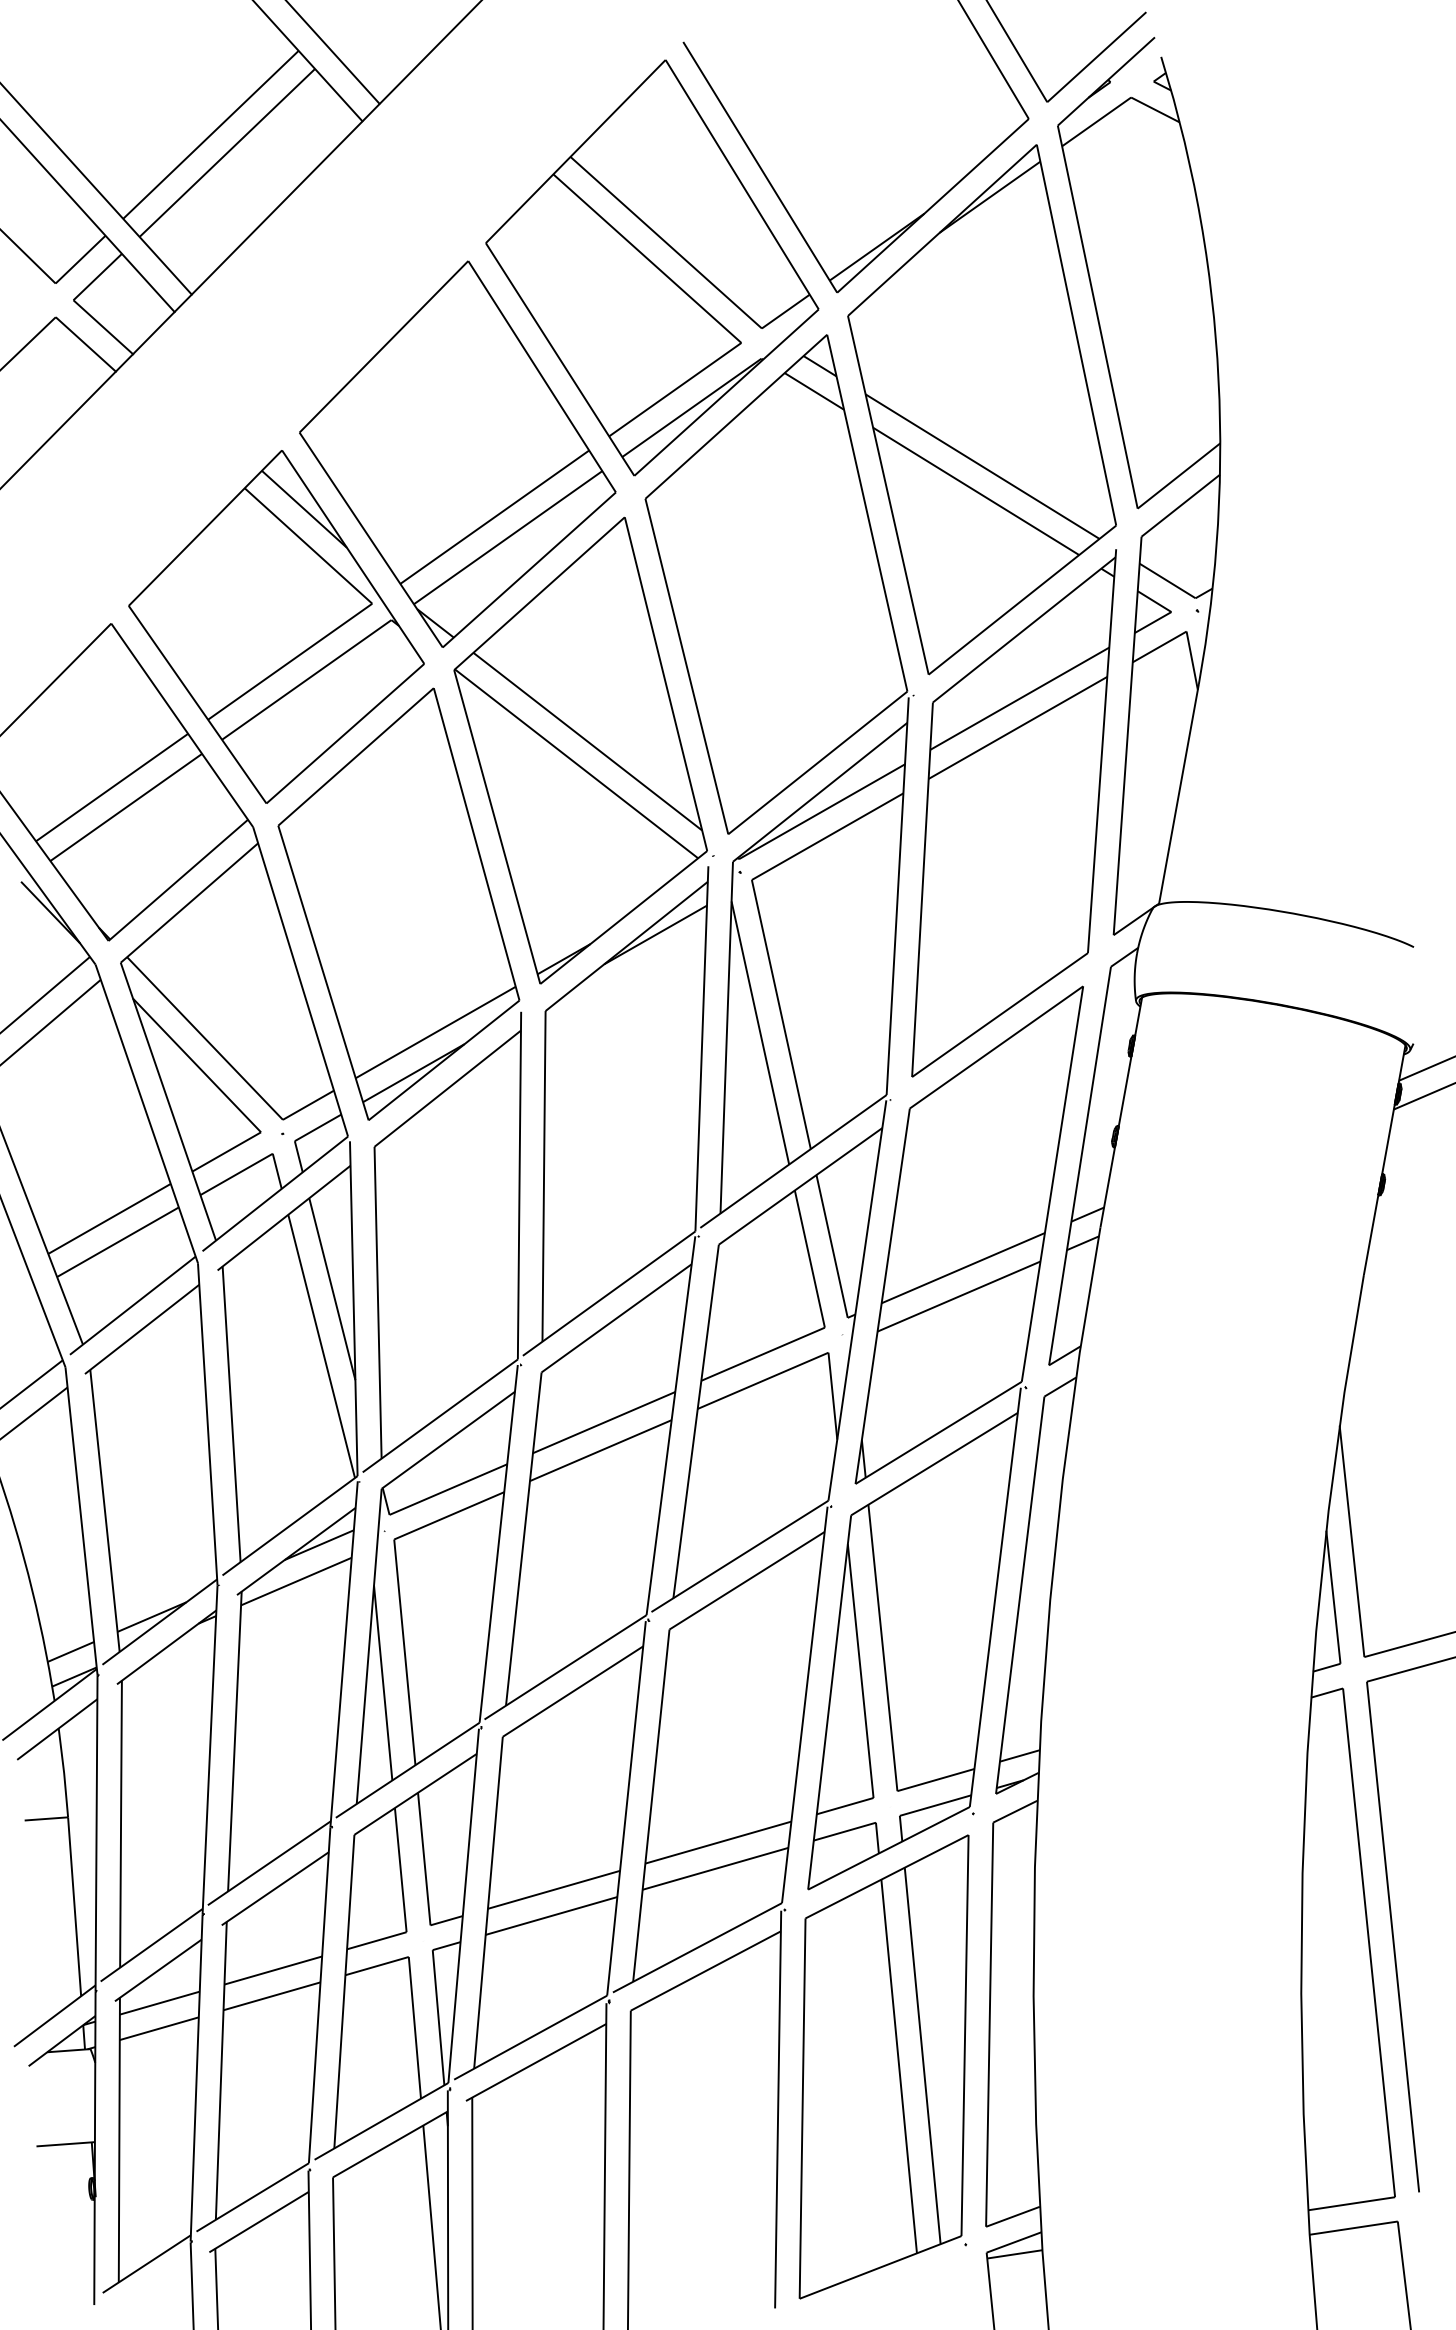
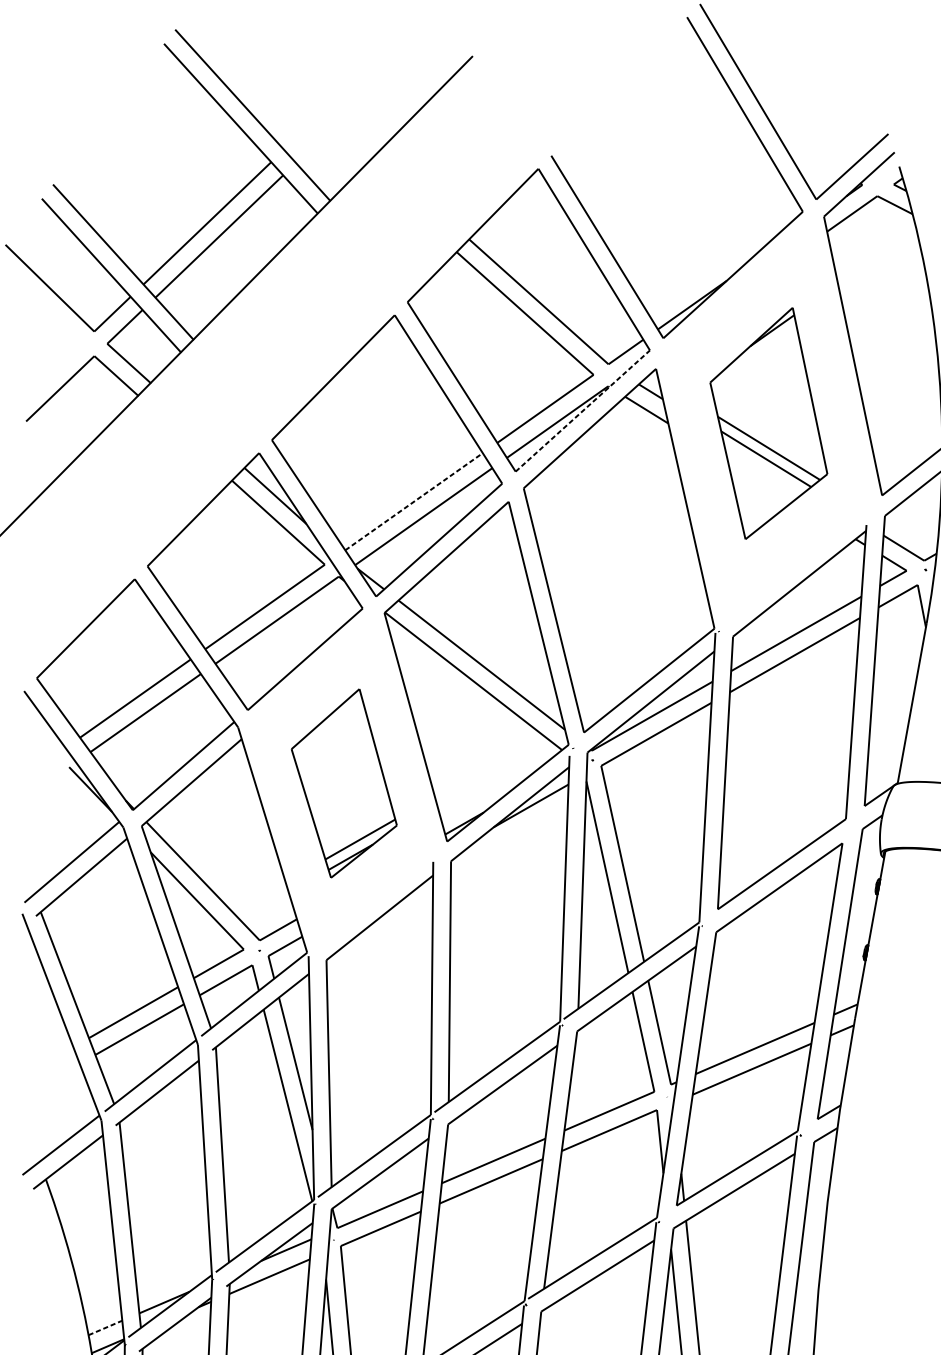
line: (726, 392) -> (582, 410), solid -> dashed
part: (981, 409) -> (768, 423), size x0.6
line: (494, 517) -> (413, 501), solid -> dashed
part: (398, 903) -> (343, 782), size x0.6
line: (71, 1651) -> (105, 1327), solid -> dashed

